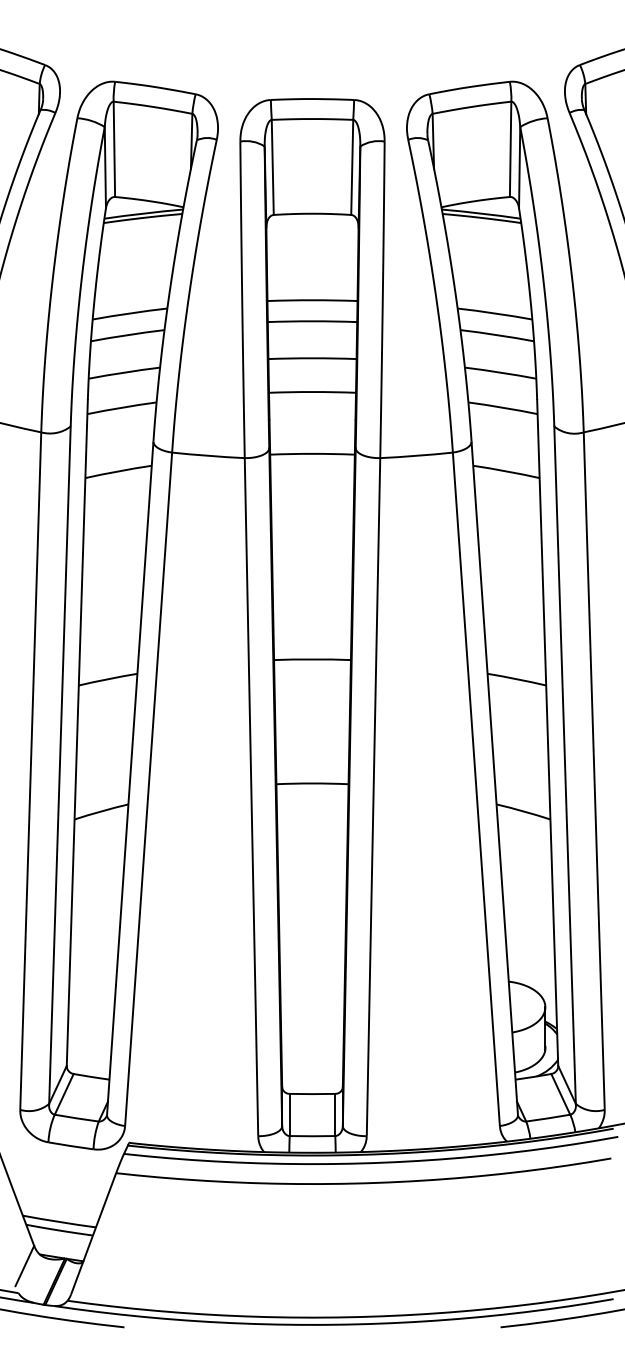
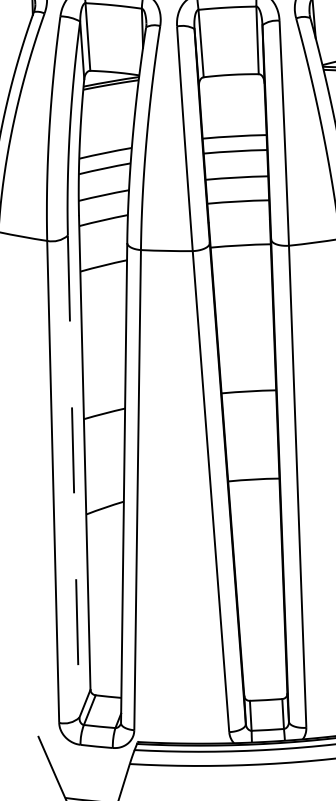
line: (59, 765) -> (73, 476), solid -> dashed

